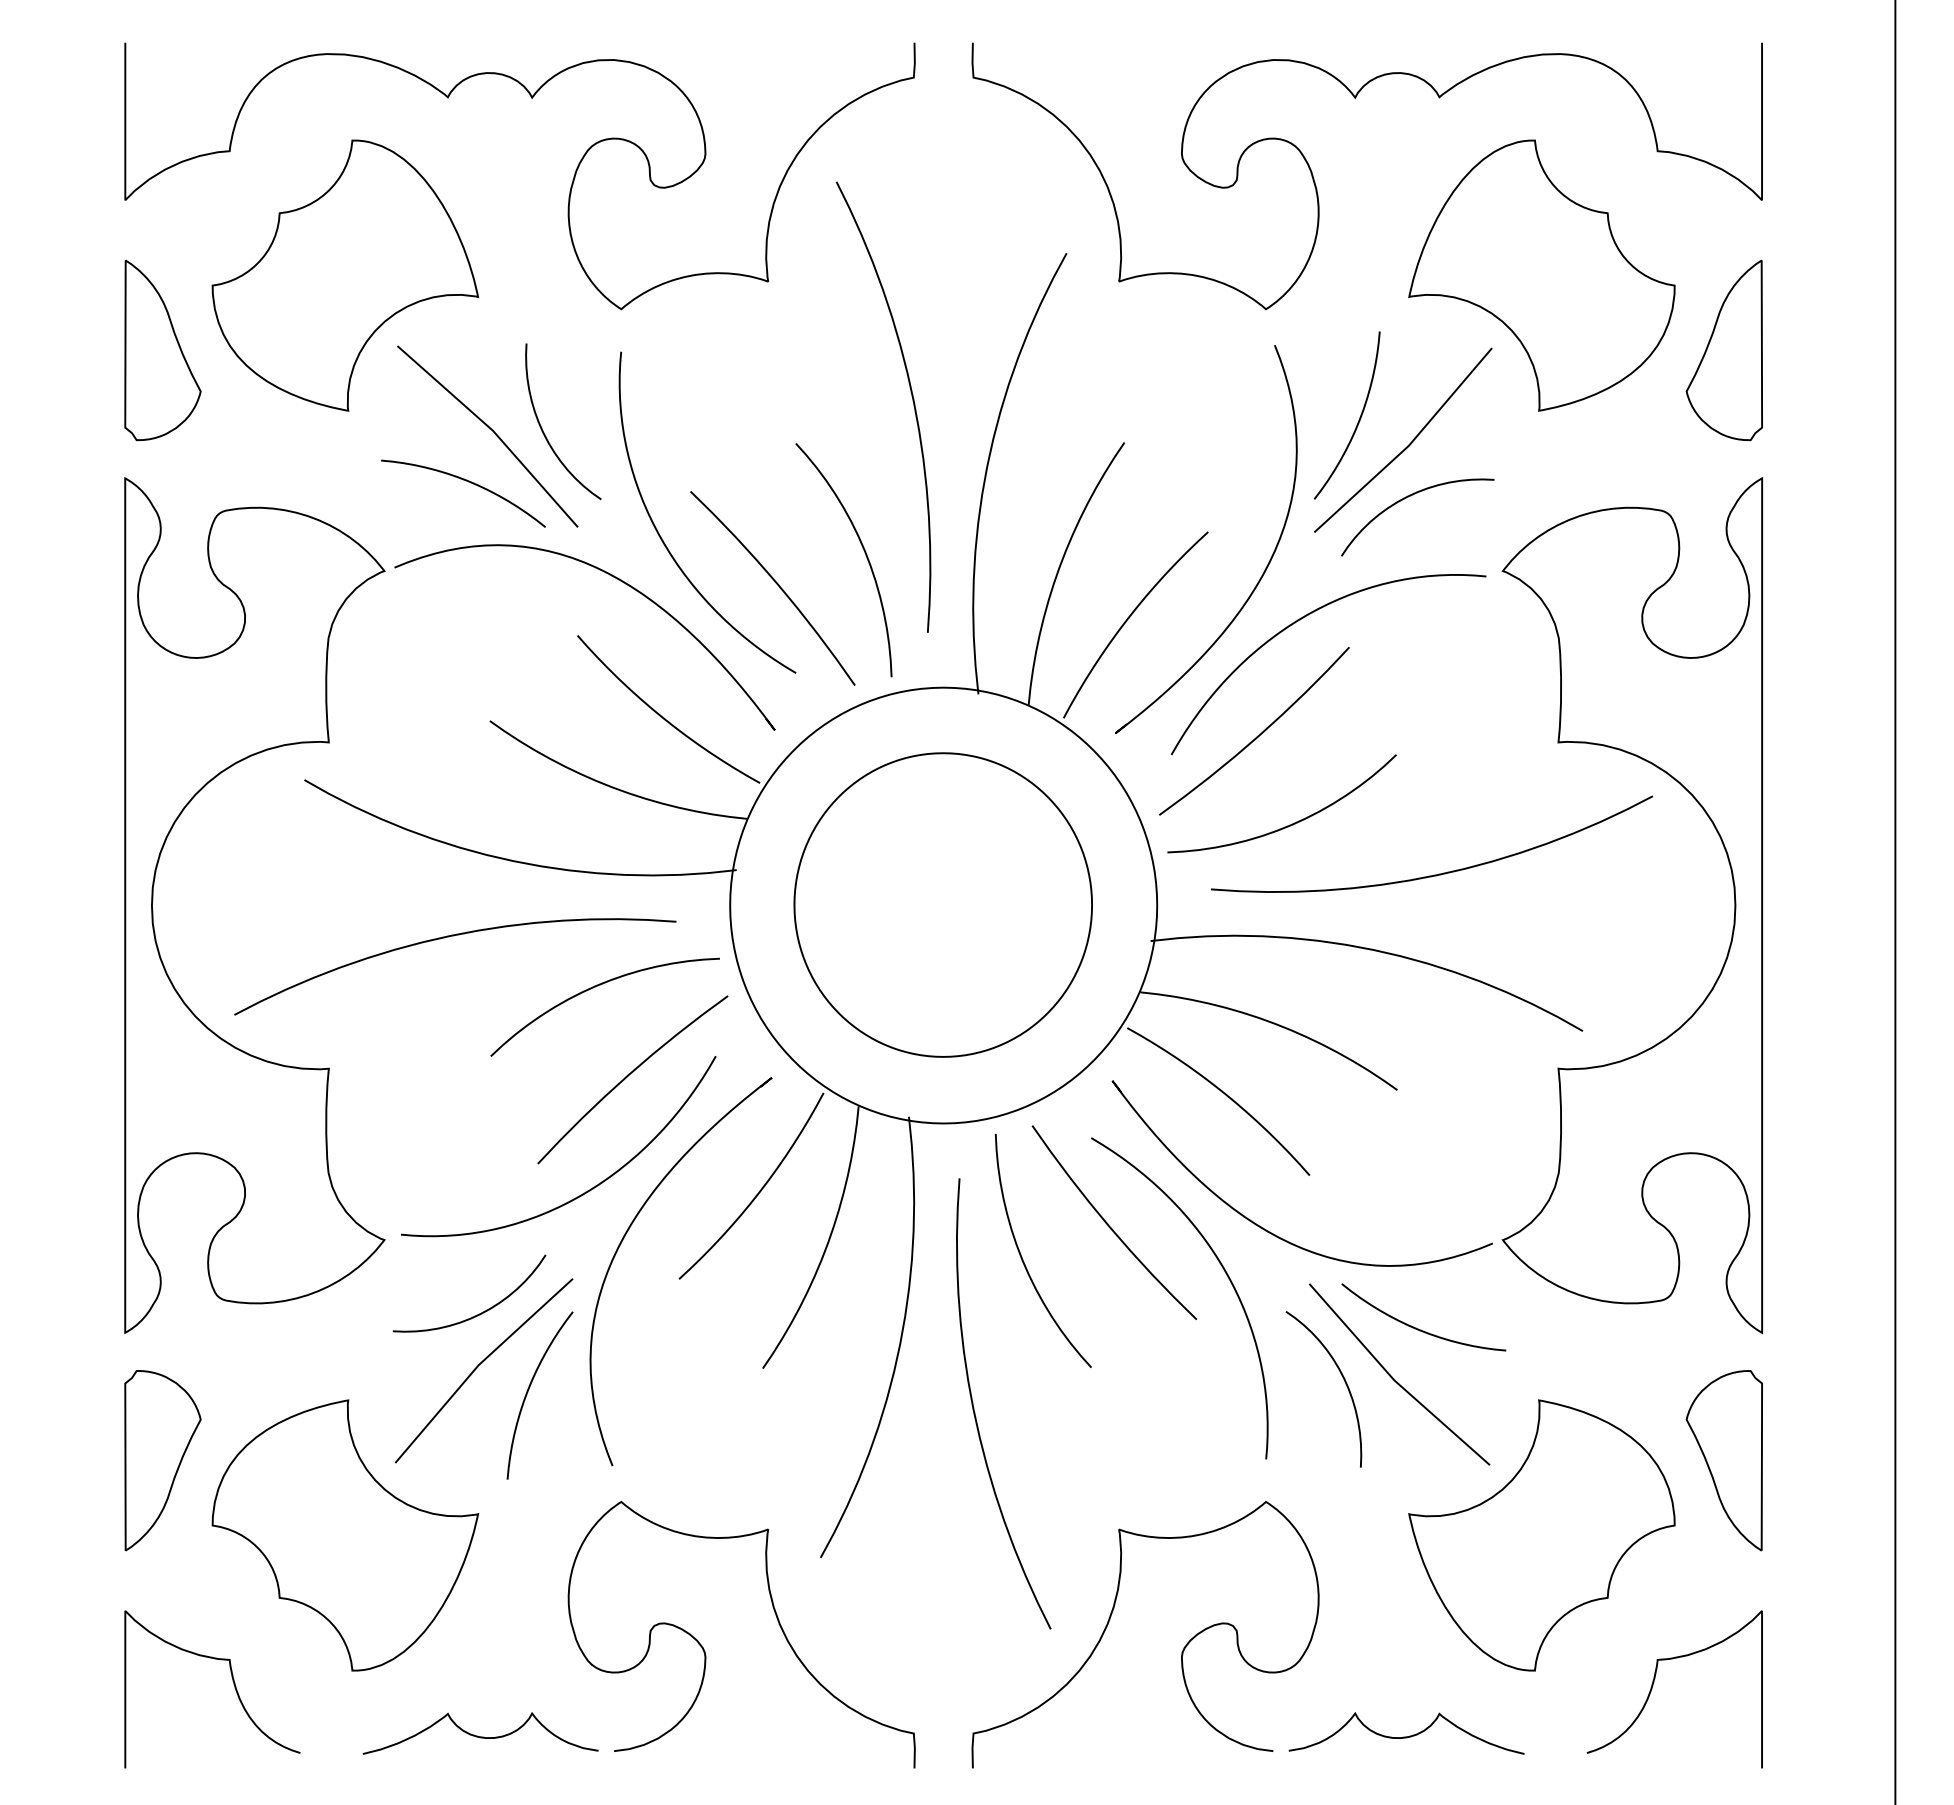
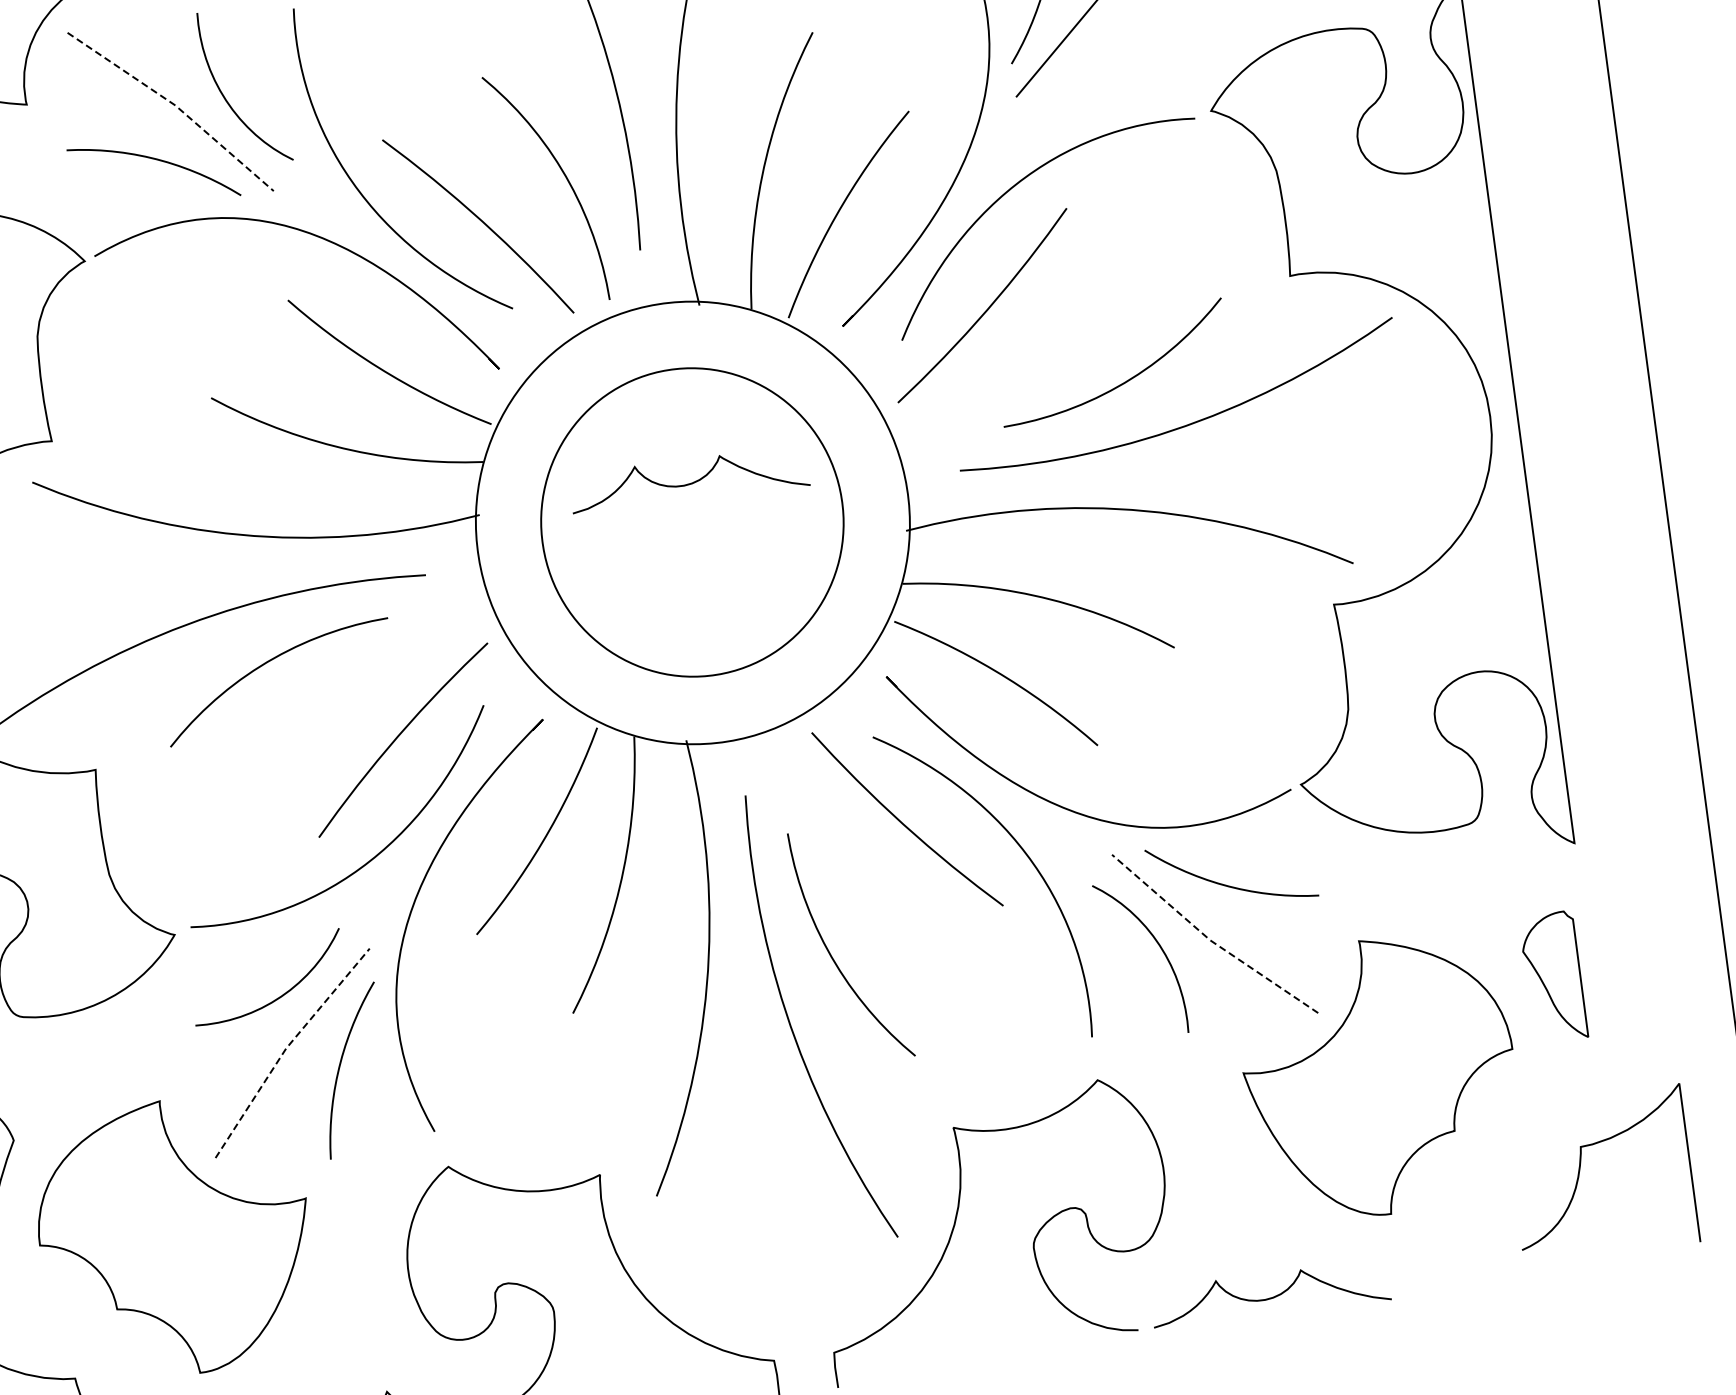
line: (493, 430) -> (175, 104), solid -> dashed
curve: (1408, 497) -> (1106, 49), removed
curve: (1289, 824) -> (1122, 382), moved
curve: (945, 866) -> (689, 483), added
curve: (598, 986) -> (269, 662), moved
curve: (1023, 1259) -> (832, 956), moved
line: (478, 1365) -> (286, 1048), solid -> dashed
line: (1394, 1380) -> (1210, 940), solid -> dashed
part: (1723, 1460) -> (1552, 977), size x0.7
curve: (1654, 1682) -> (1580, 1170), moved

